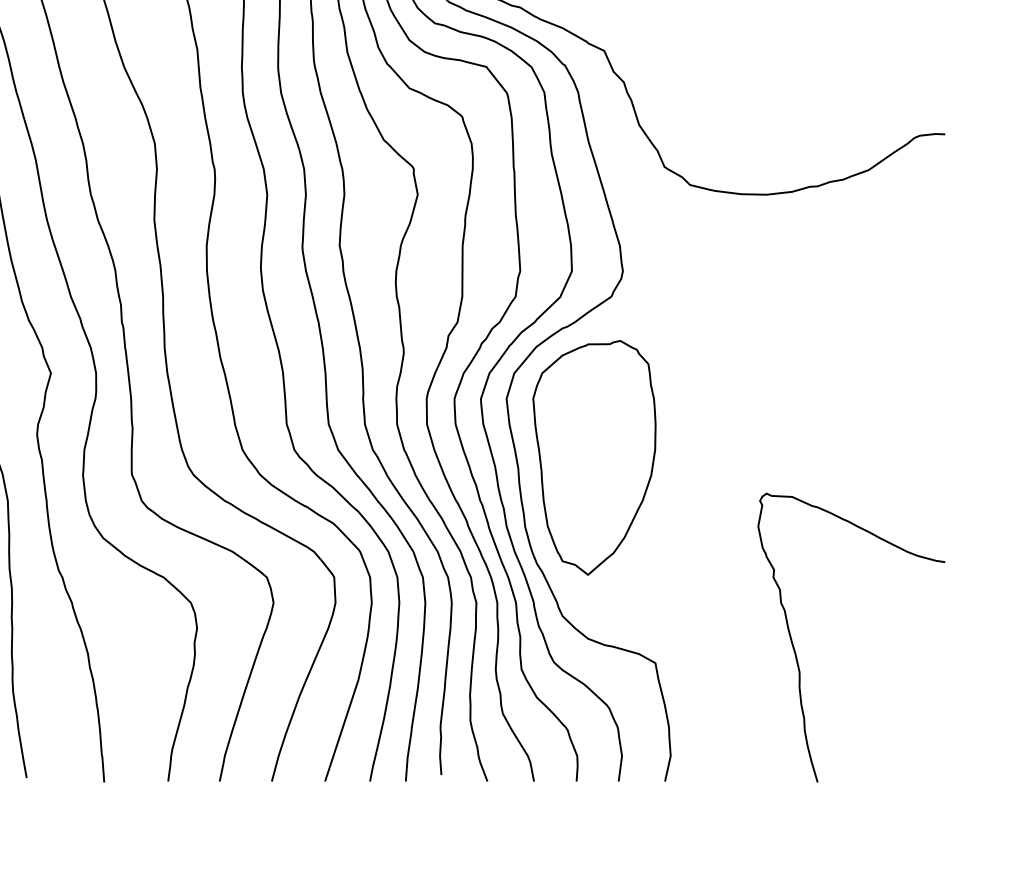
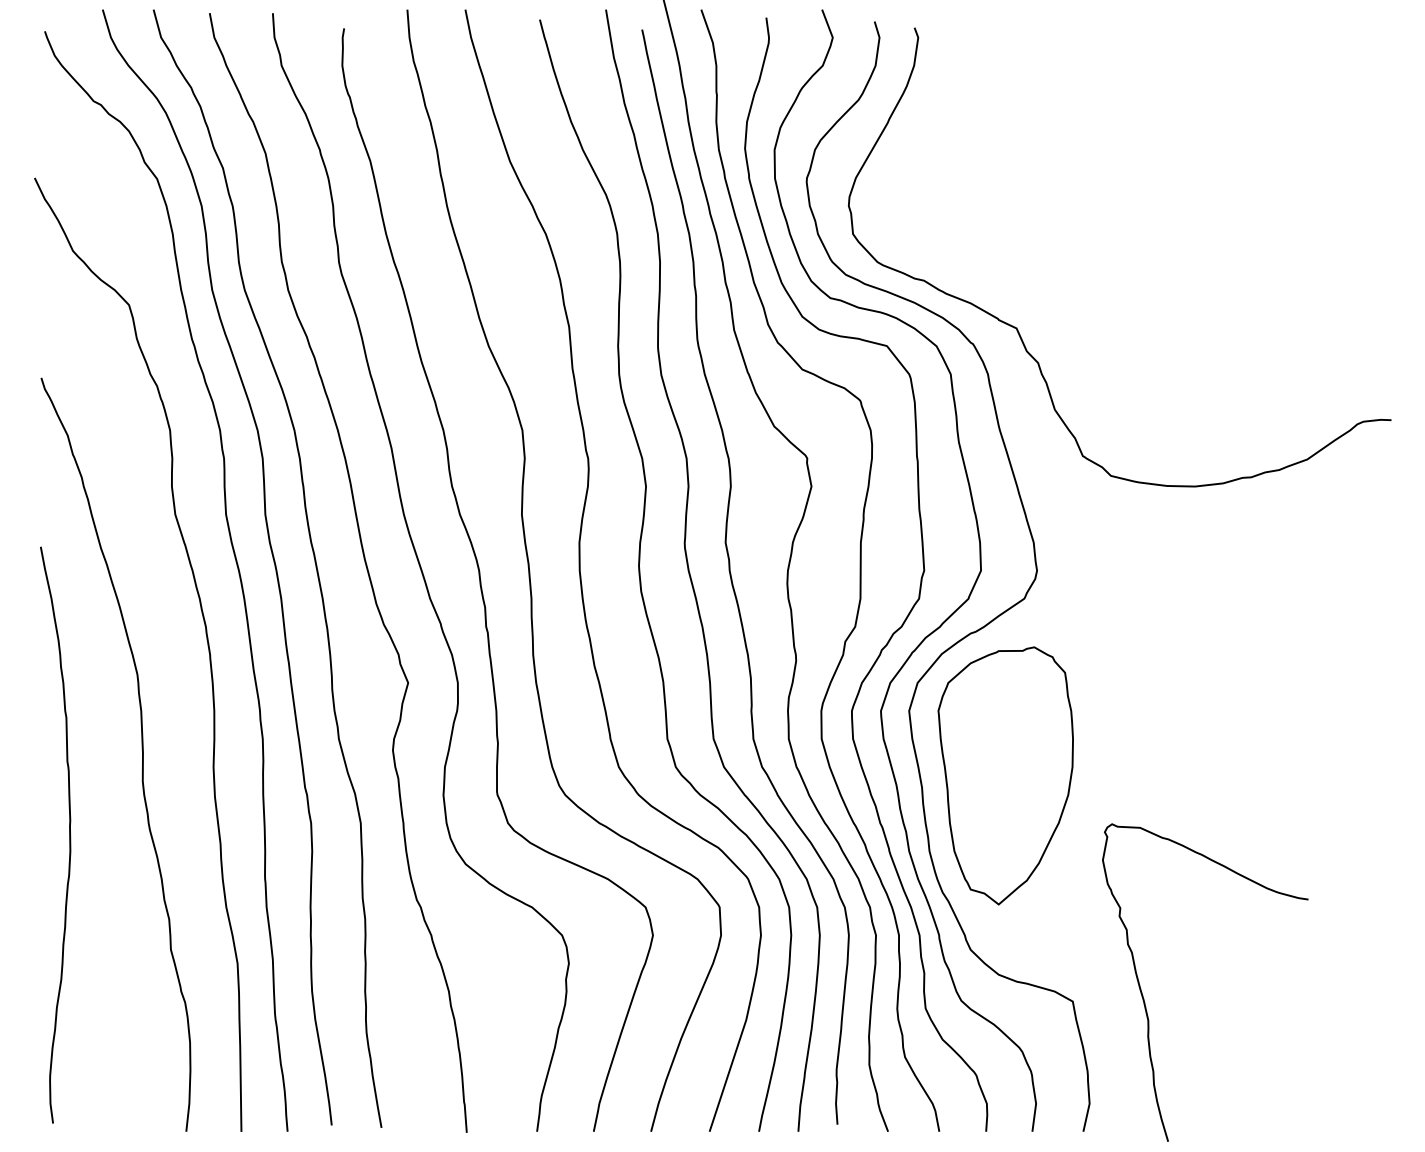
curve: (796, 652) -> (1144, 998), moved

